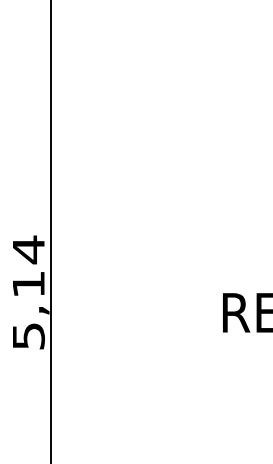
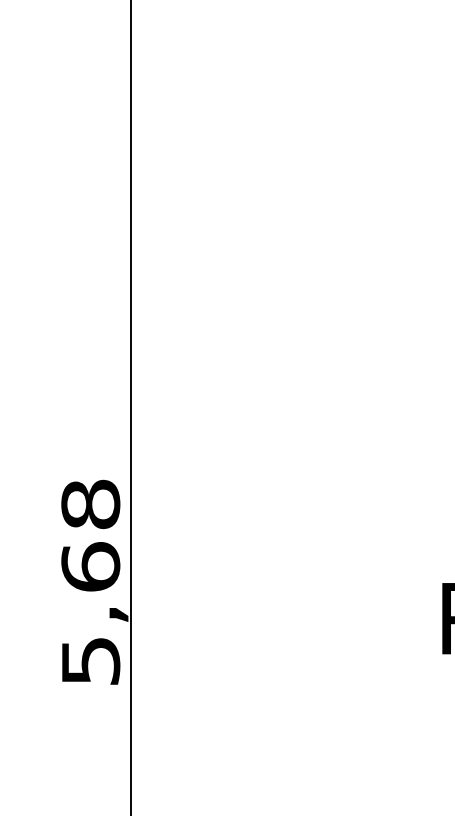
text: (28, 266) -> (90, 534), 5,14 -> 5,68

